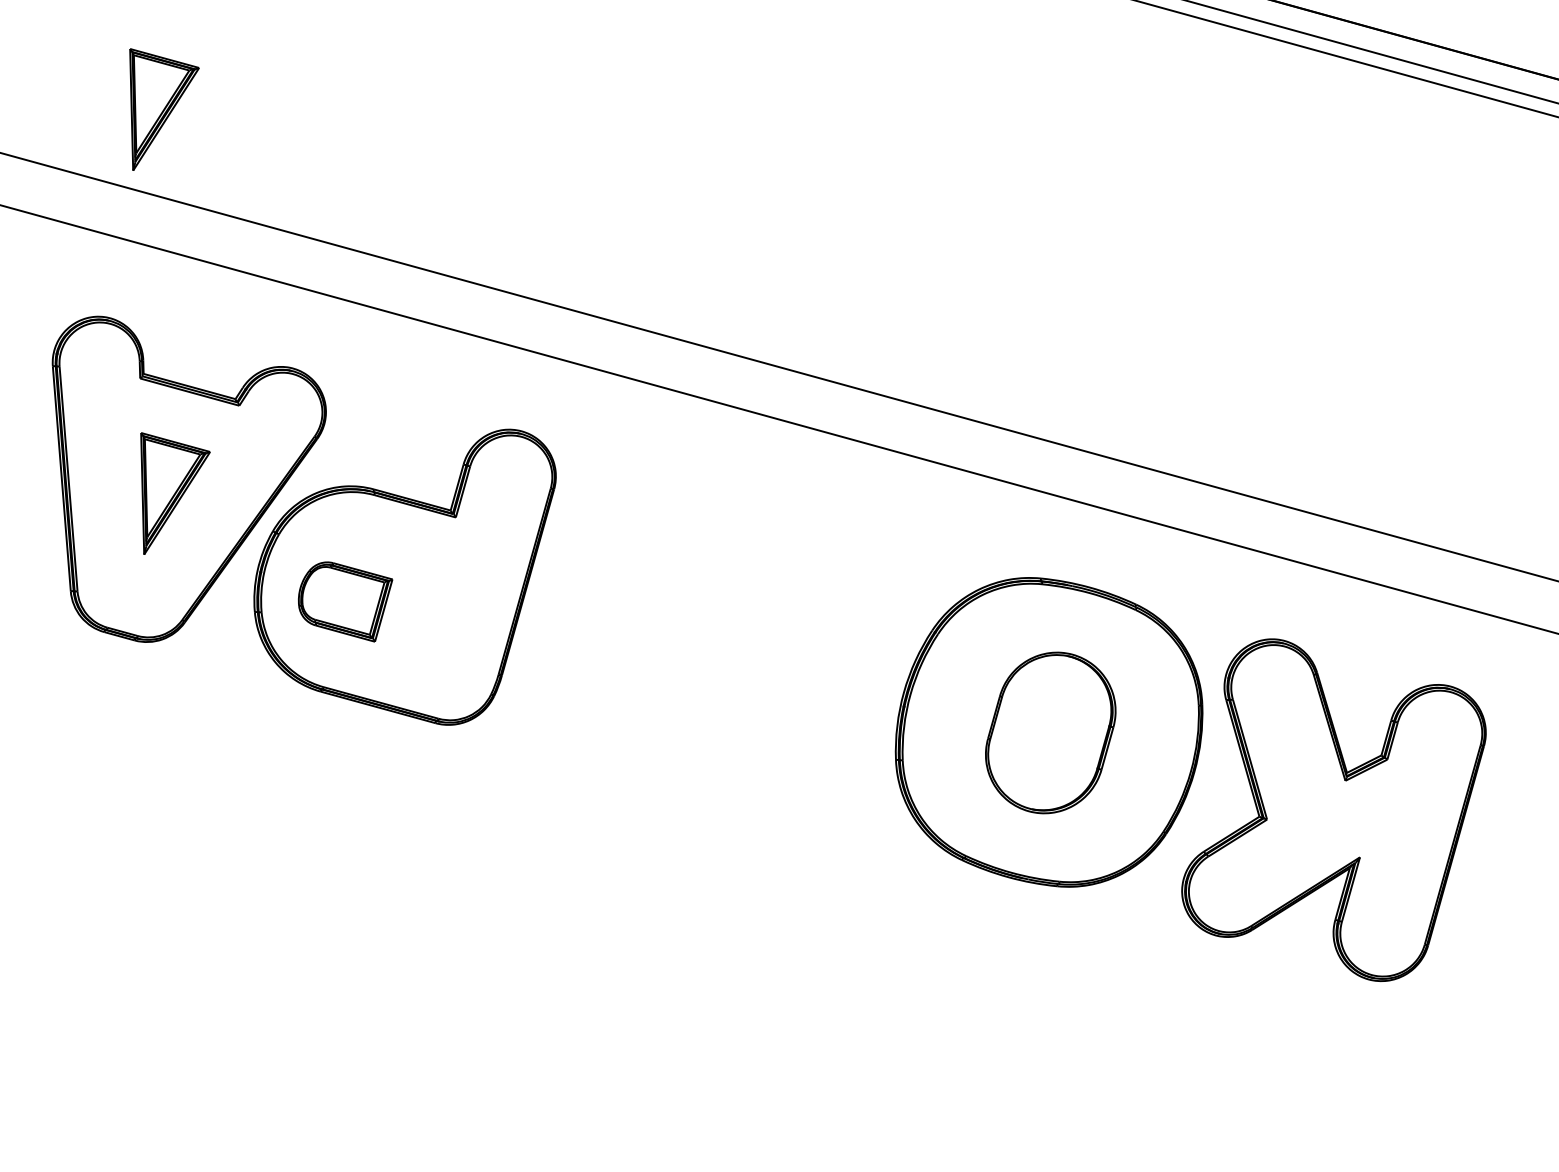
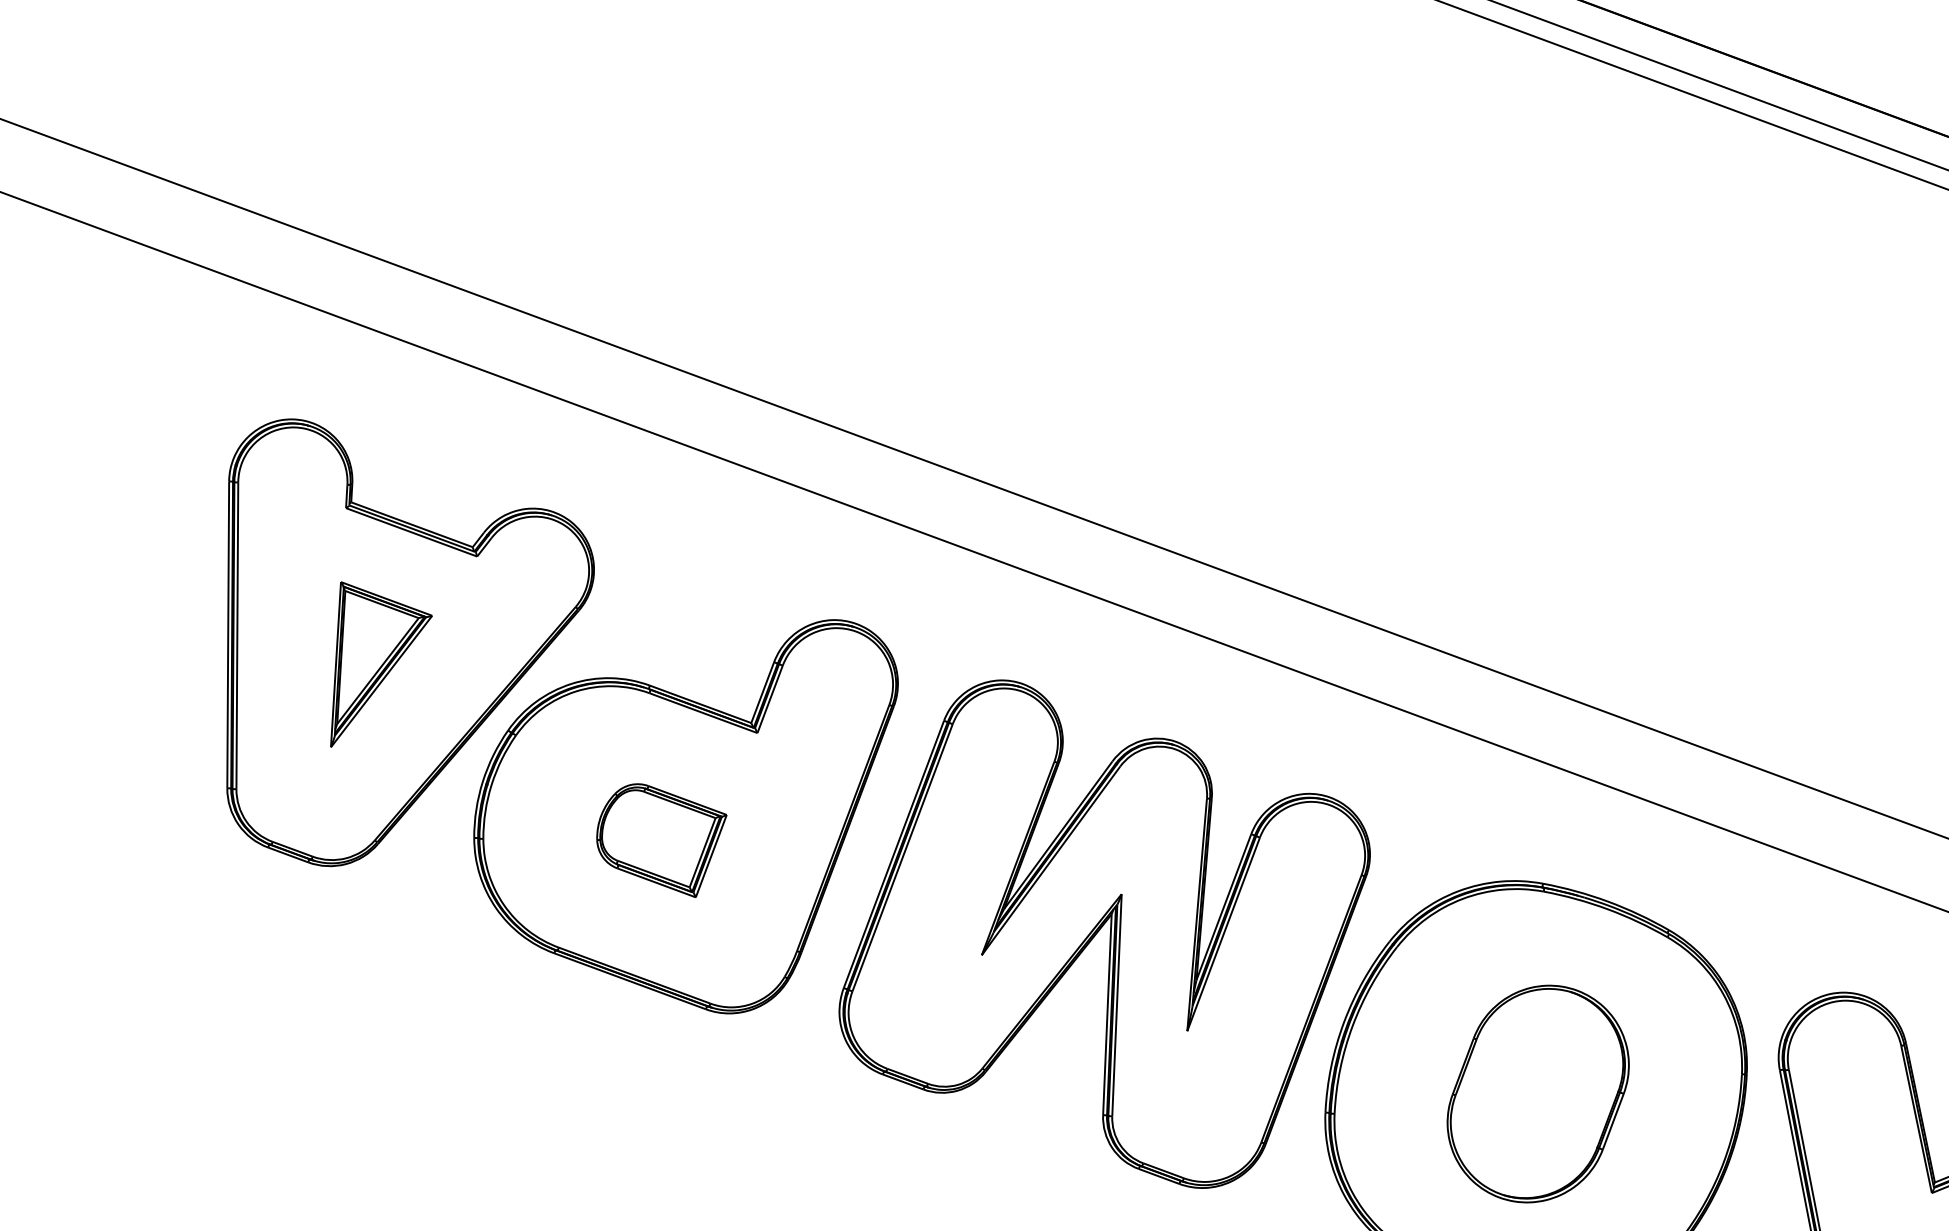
part: (164, 109) -> (410, 146), removed
part: (345, 601) -> (660, 839), moved
part: (722, 642) -> (1104, 933), added

